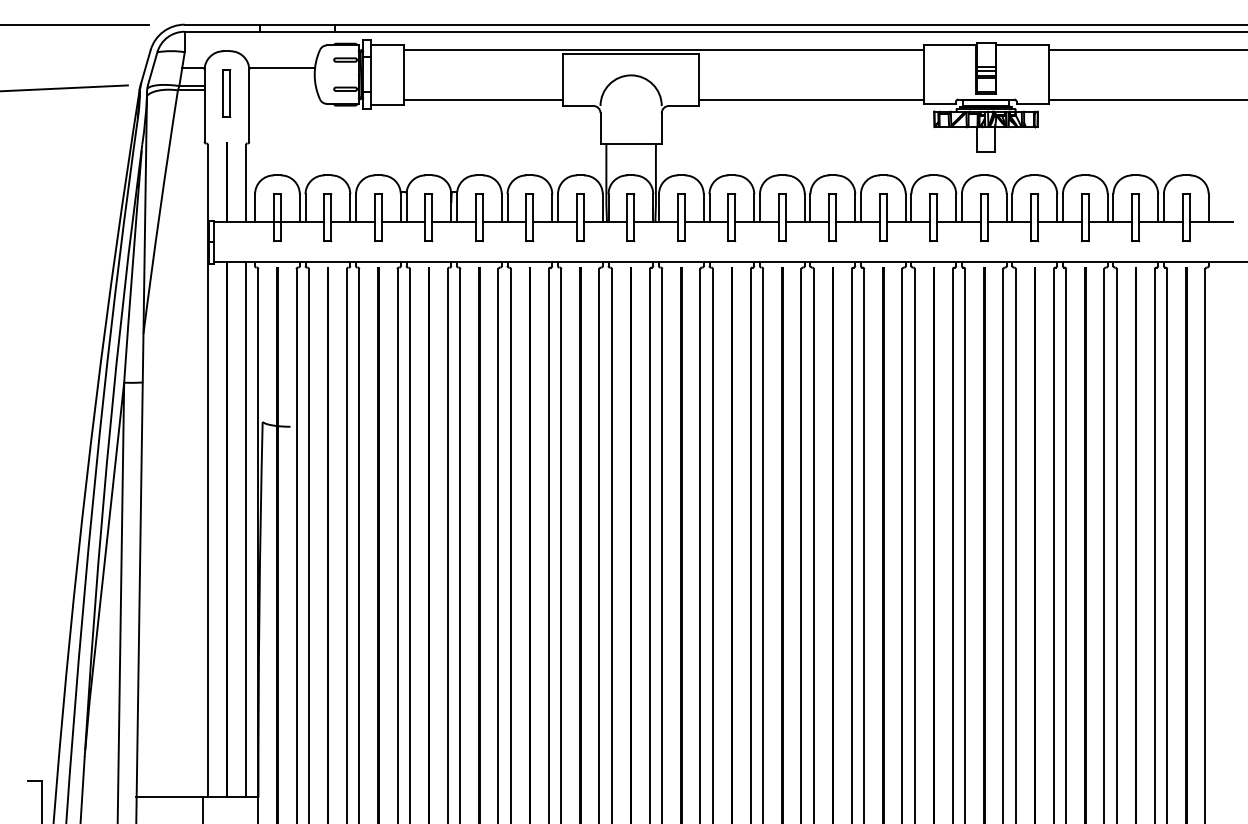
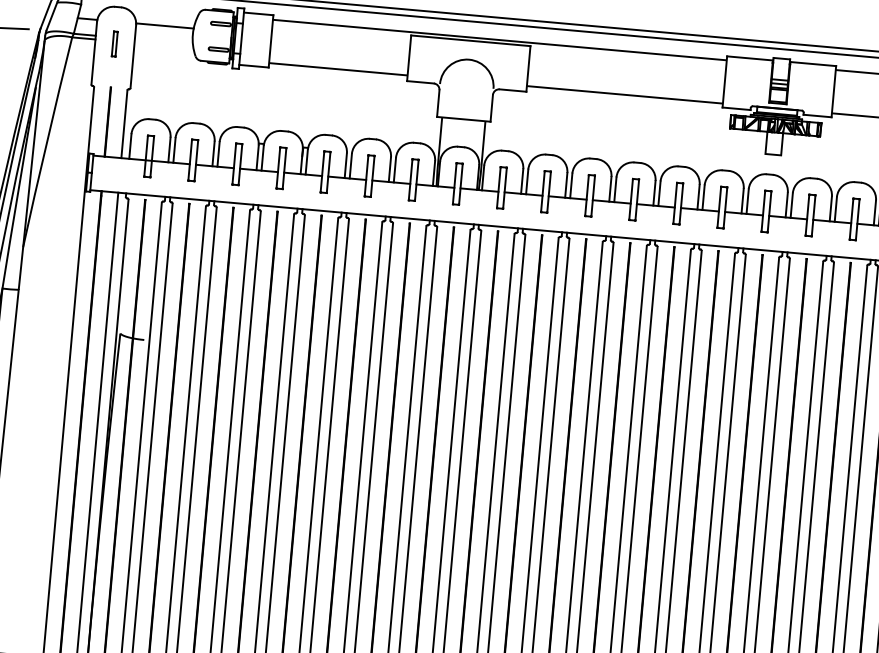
part: (226, 93) -> (114, 43), size x0.6

